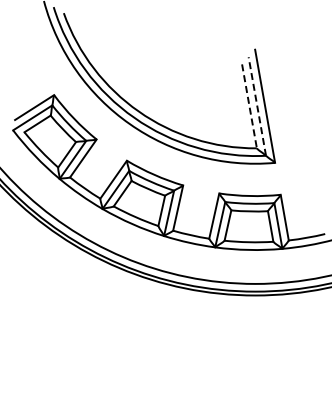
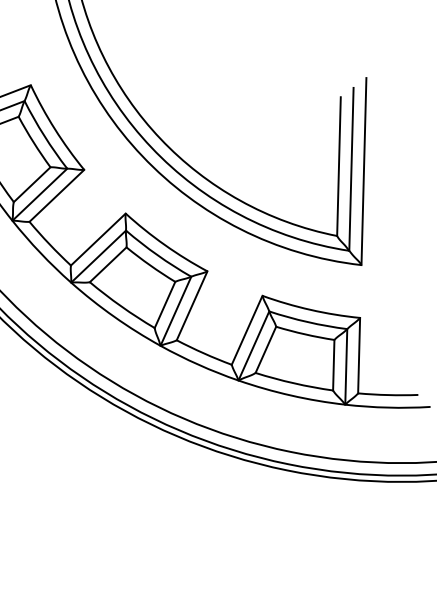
line: (249, 106) -> (338, 166), dashed -> solid
line: (257, 106) -> (351, 169), dashed -> solid

